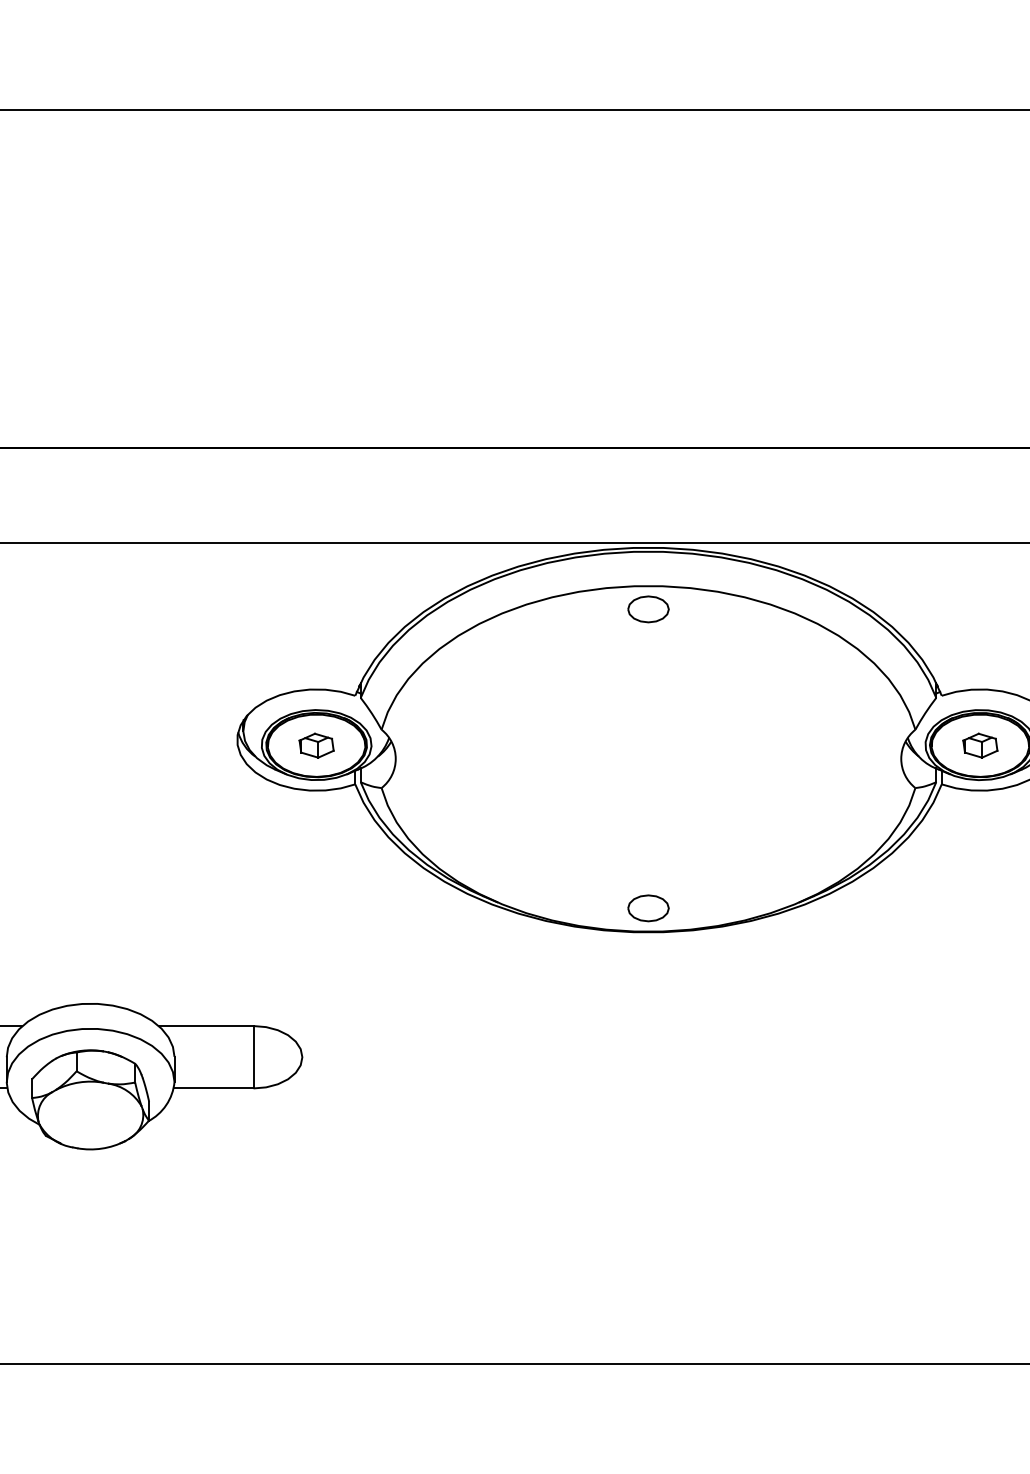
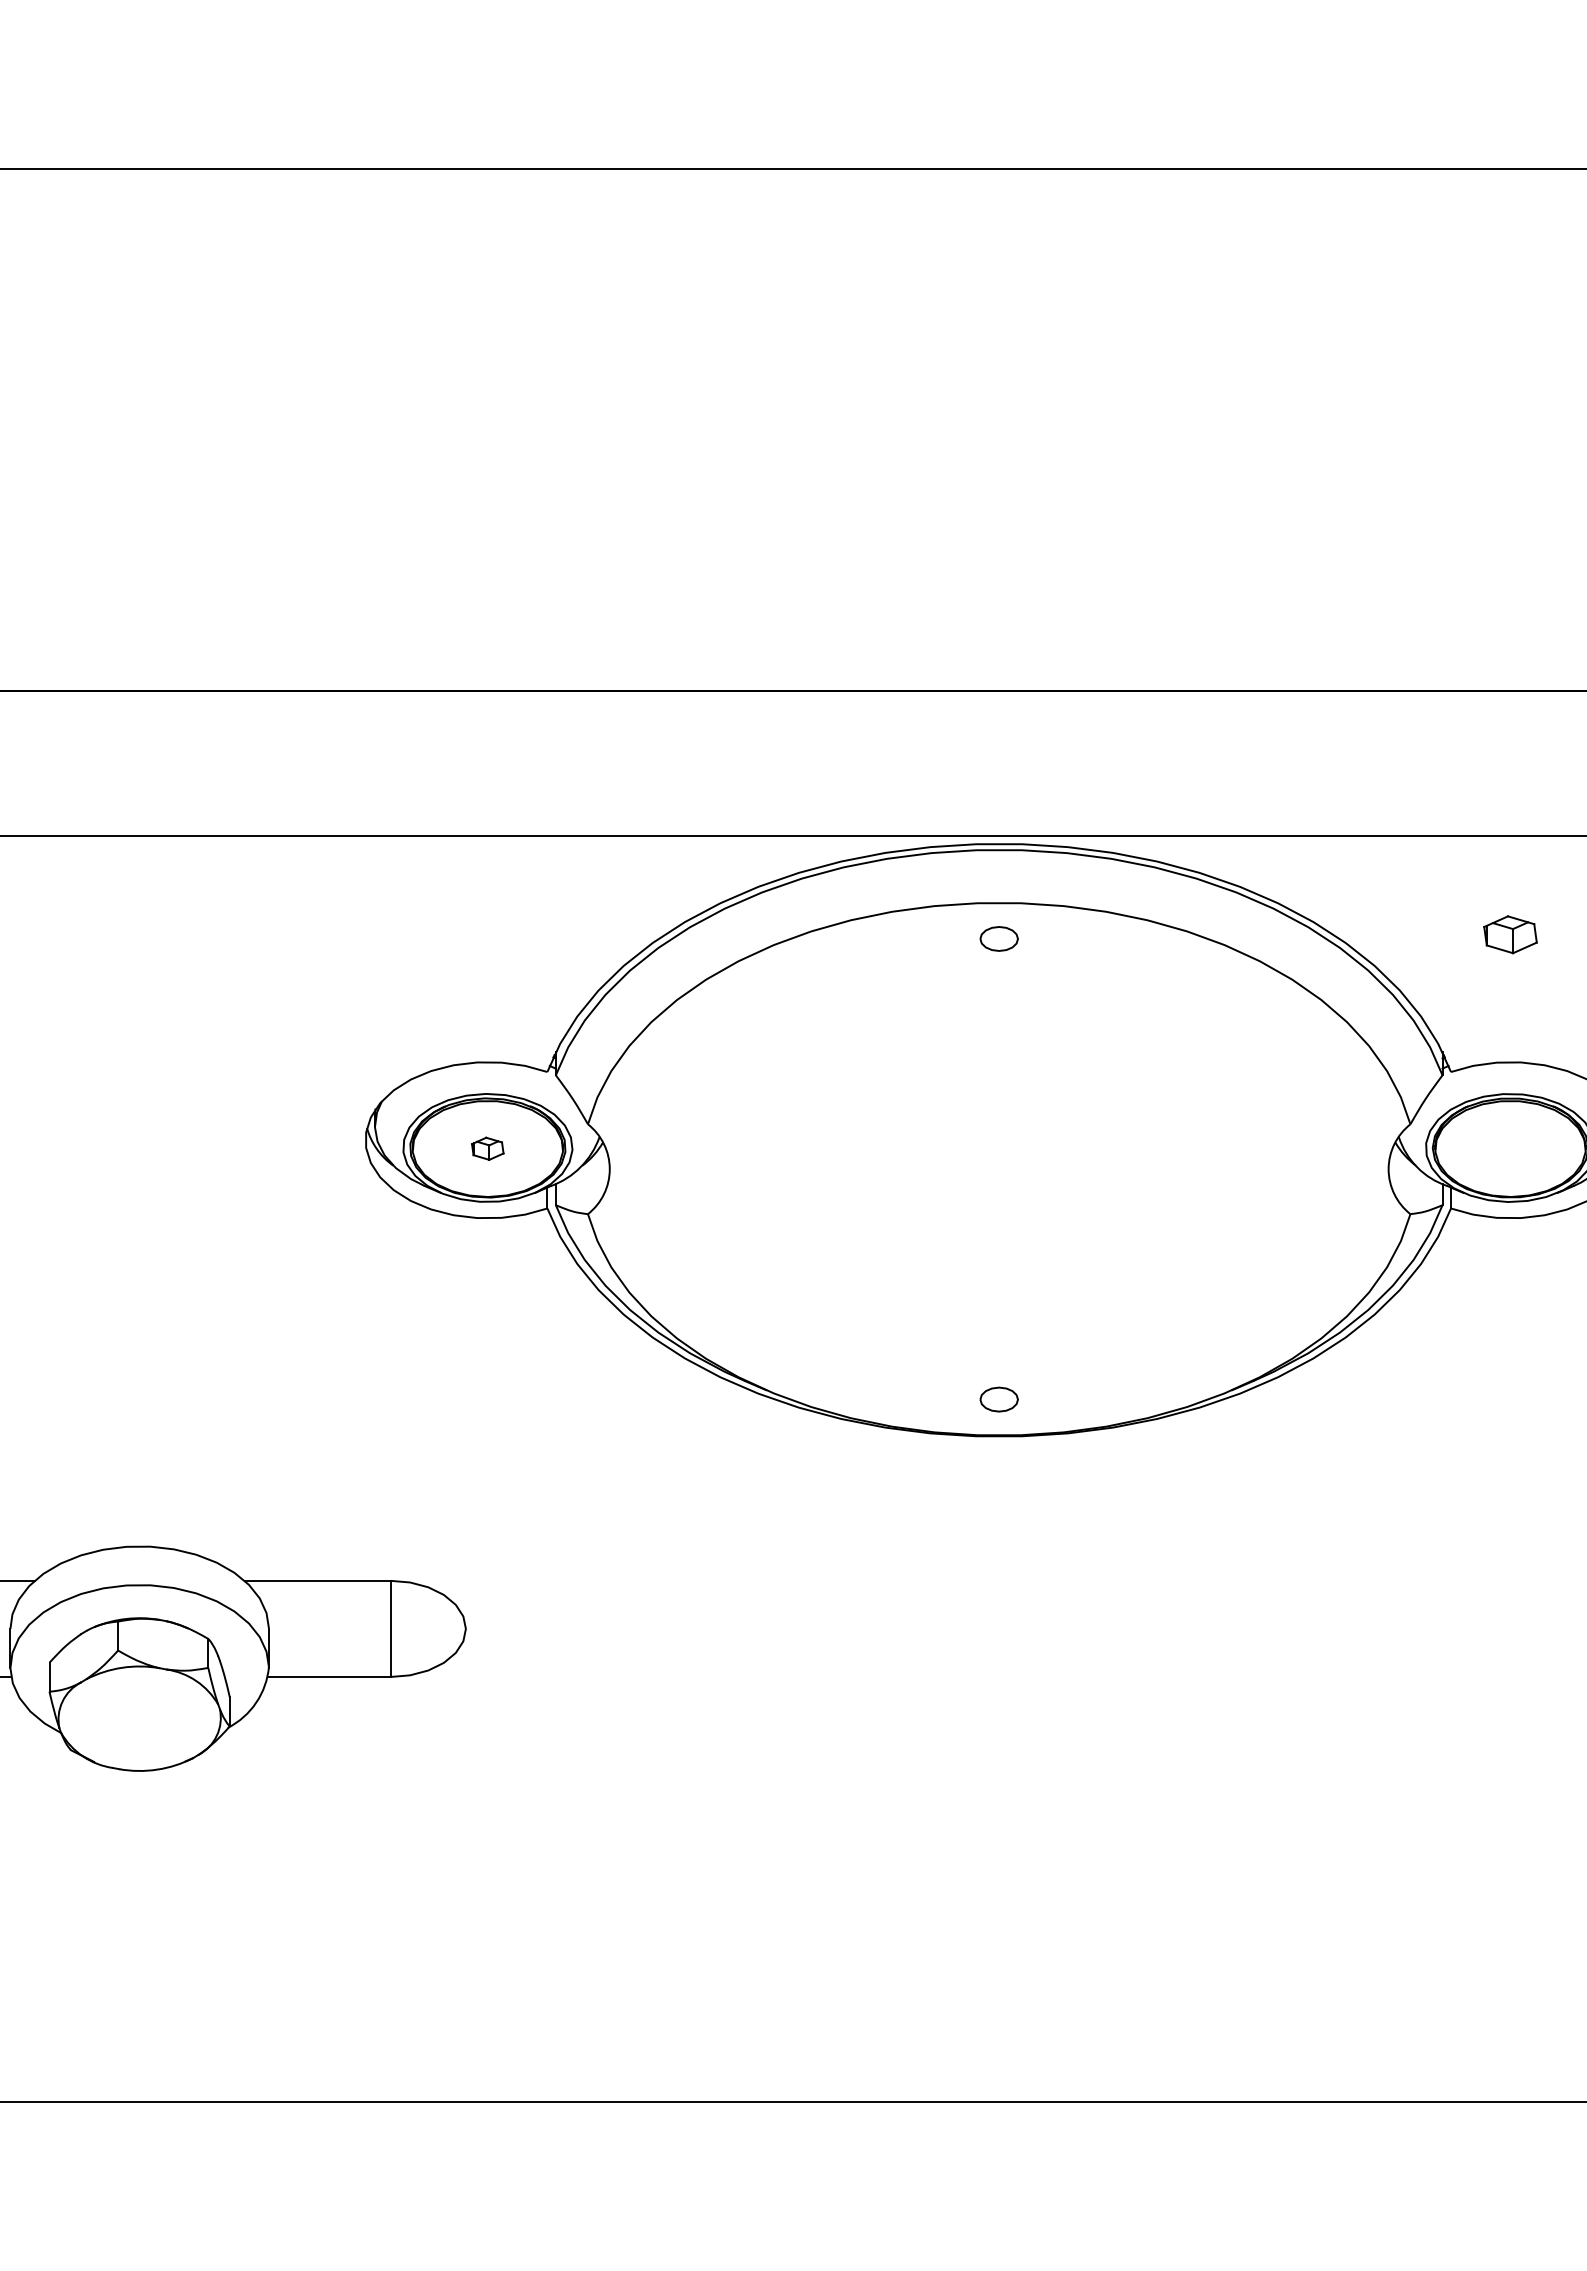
part: (648, 609) -> (999, 939), size x0.6
part: (316, 745) -> (487, 1148), size x0.6
part: (980, 745) -> (1510, 934), moved
part: (648, 908) -> (999, 1399), size x0.6

